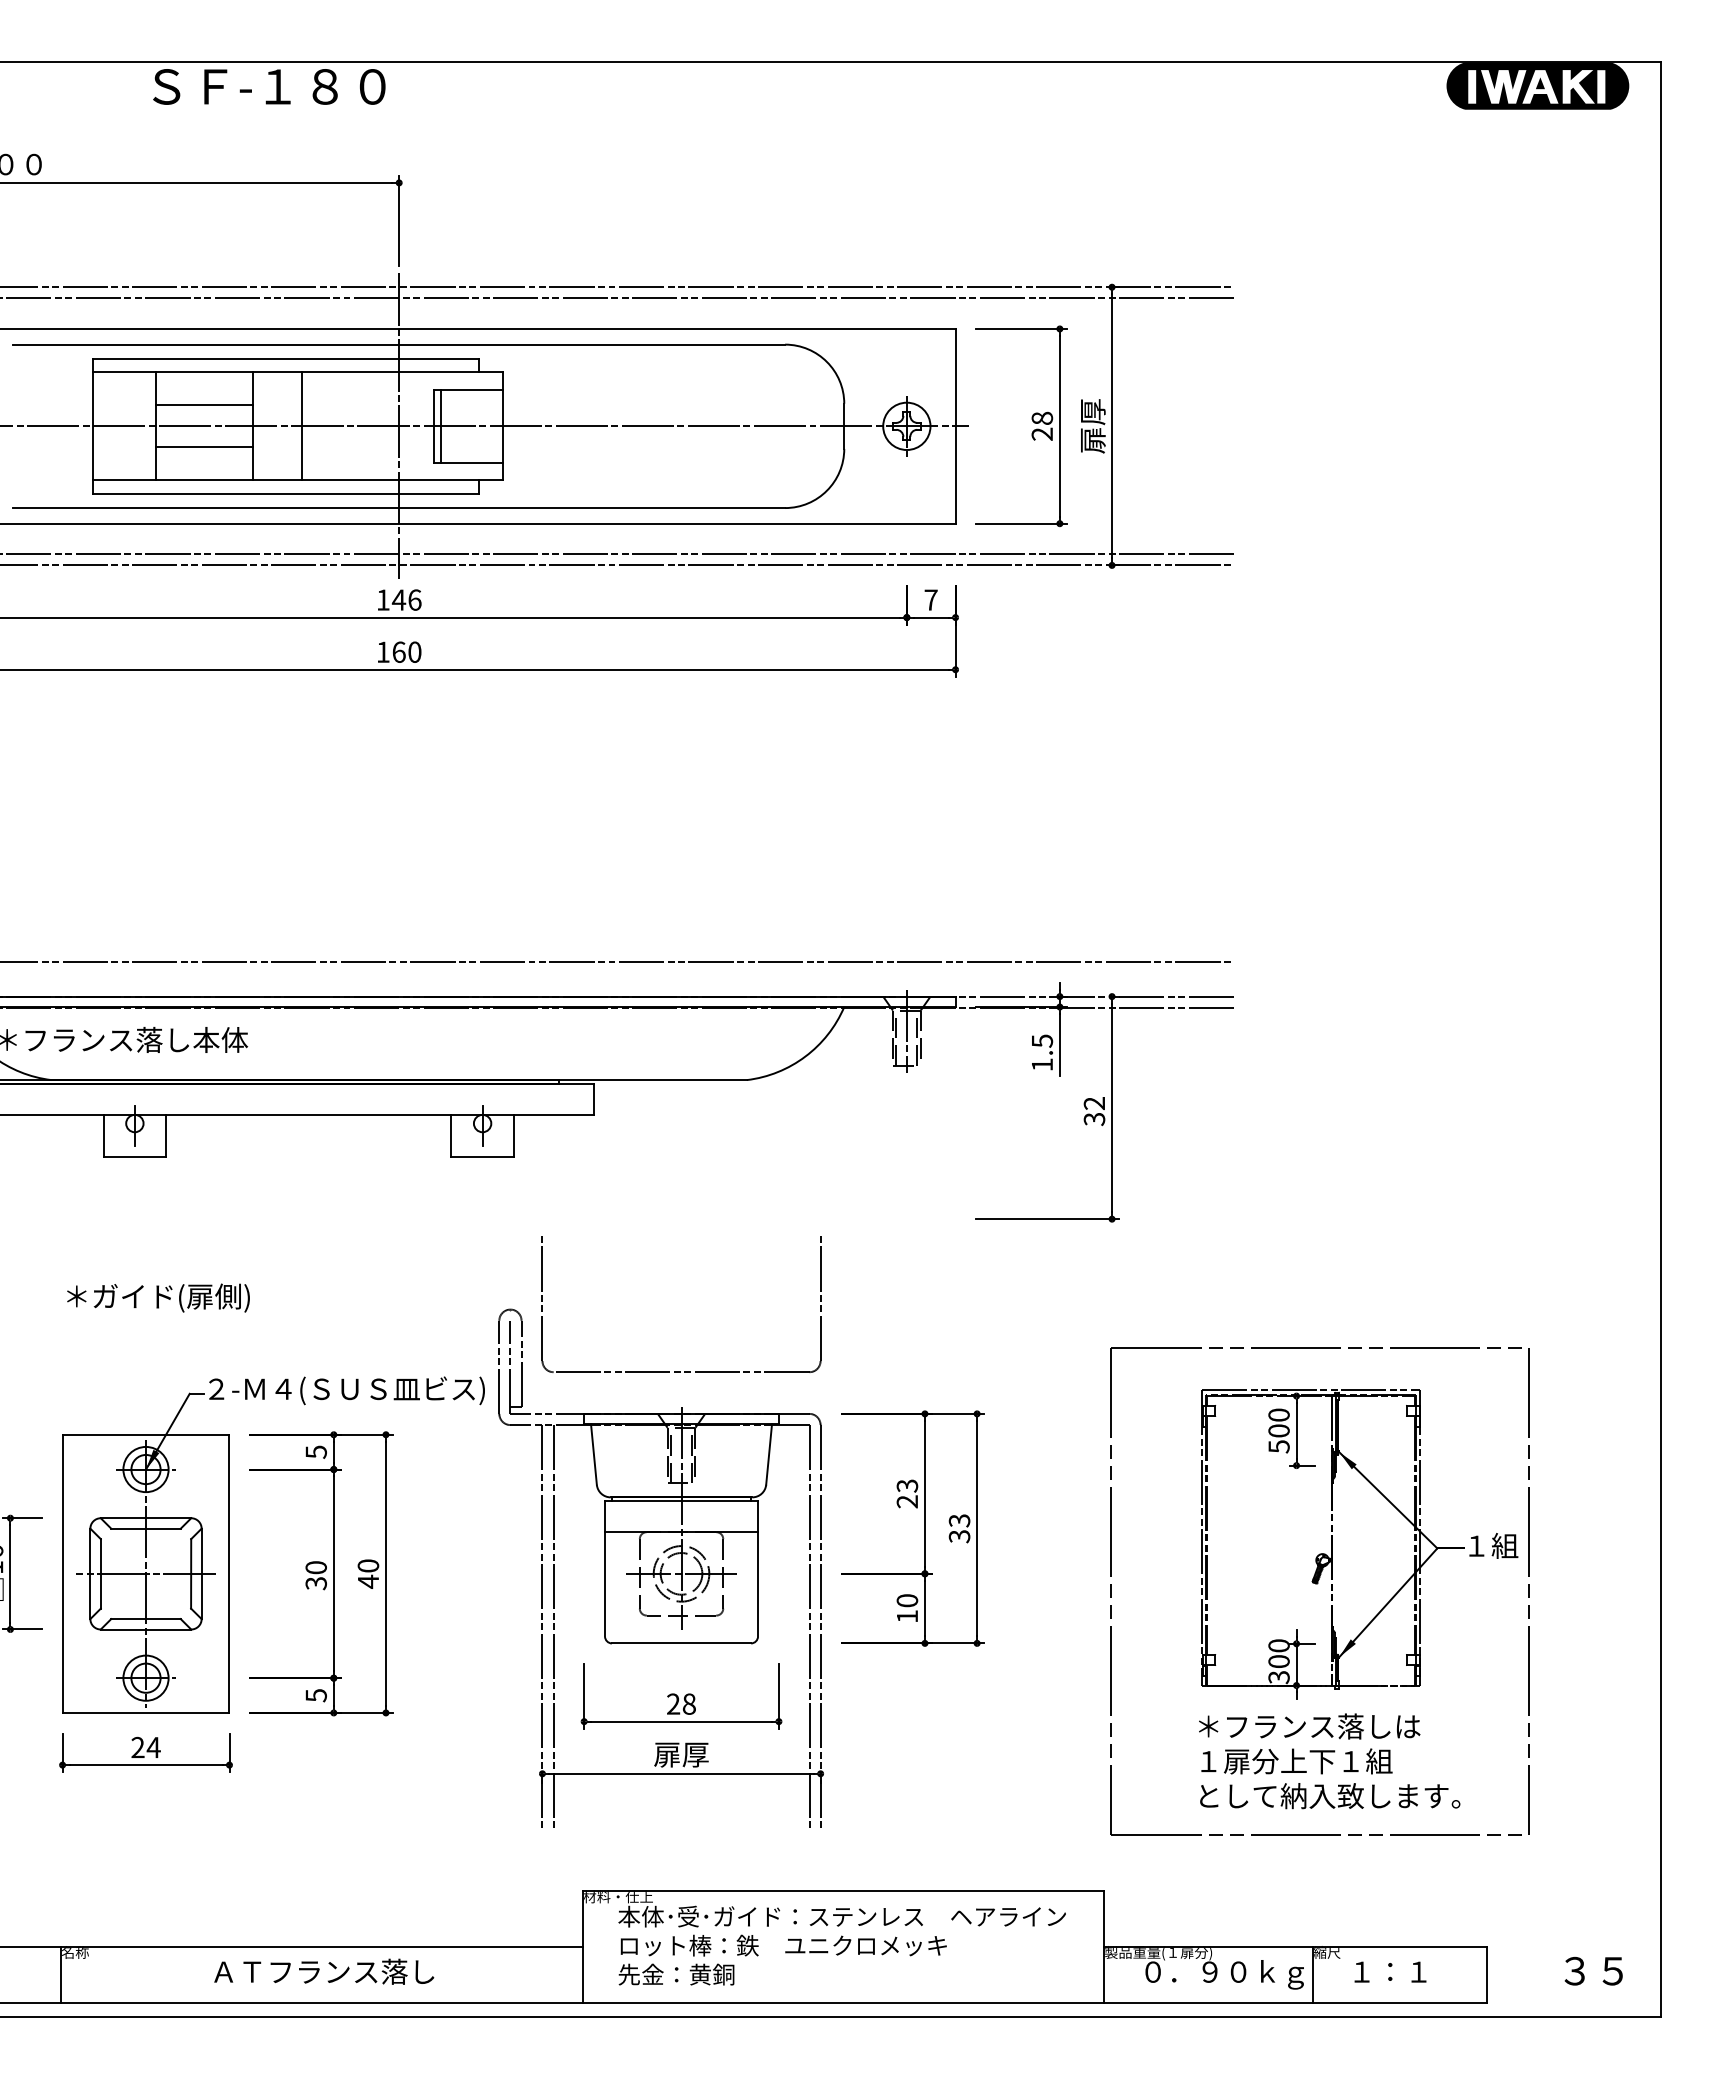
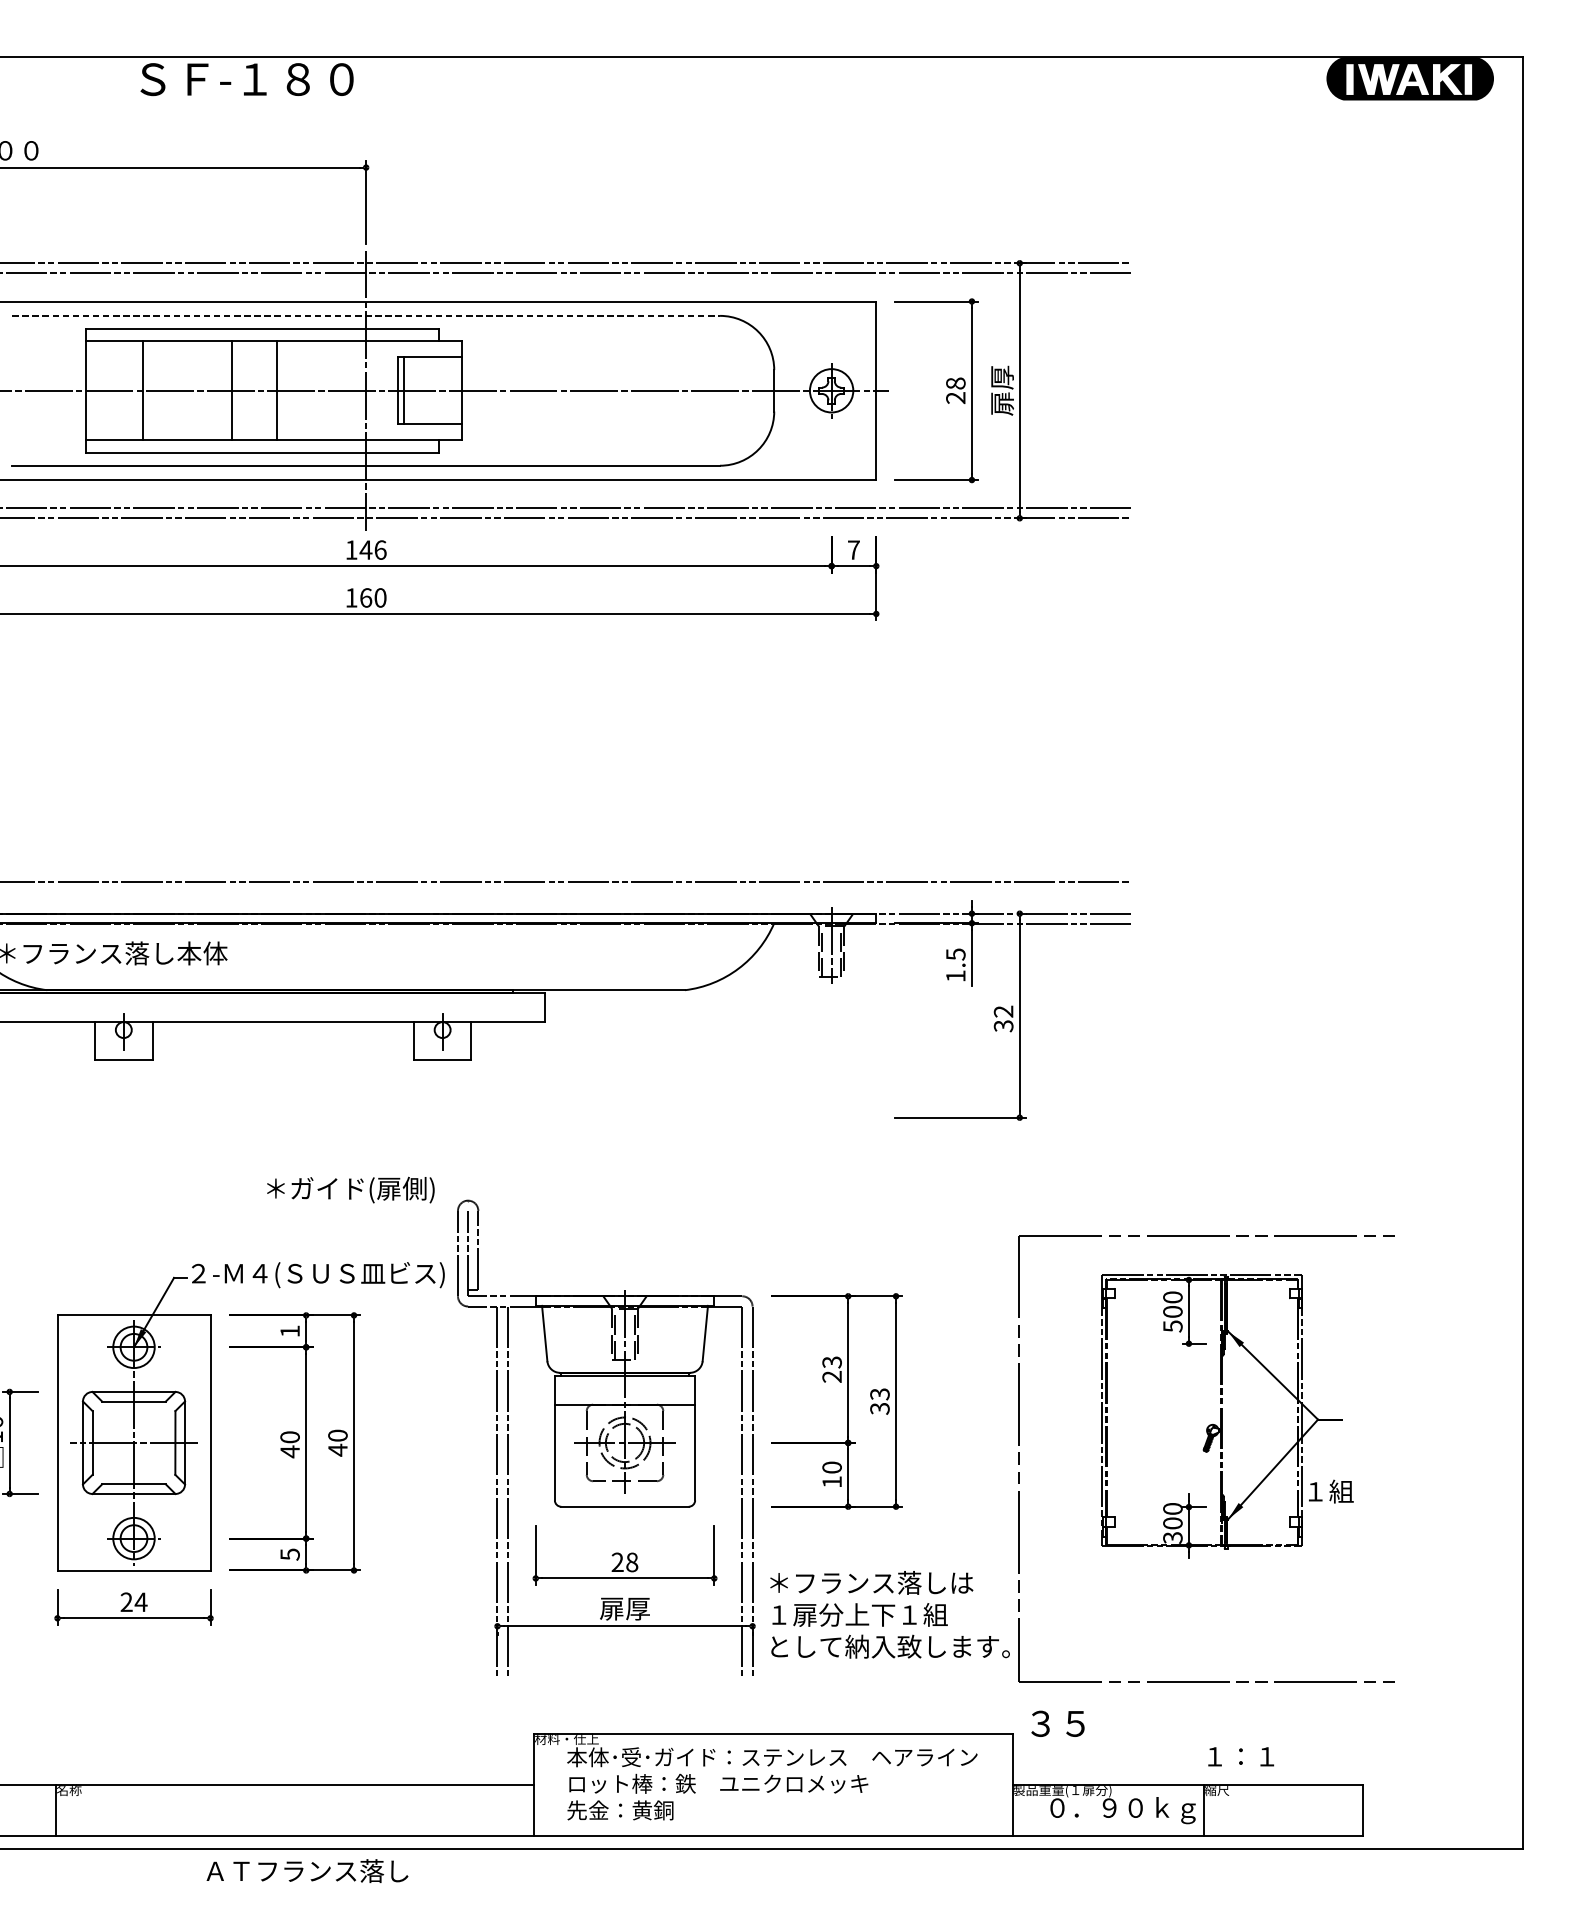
line: (399, 344) -> (366, 315), solid -> dashed
line: (204, 405) -> (187, 371), removed
line: (204, 447) -> (187, 410), removed
text: (158, 1297) -> (350, 1189), moved
part: (680, 1371) -> (624, 1257), removed
text: (315, 1451) -> (289, 1330), 5 -> 1
text: (1493, 1545) -> (1331, 1491), moved
text: (315, 1583) -> (289, 1451), 30 -> 40
line: (1528, 1590) -> (1401, 1458), removed
text: (1329, 1761) -> (889, 1615), moved
text: (1593, 1970) -> (1057, 1723), moved
text: (324, 1971) -> (307, 1870), moved
text: (1390, 1971) -> (1241, 1756), moved

